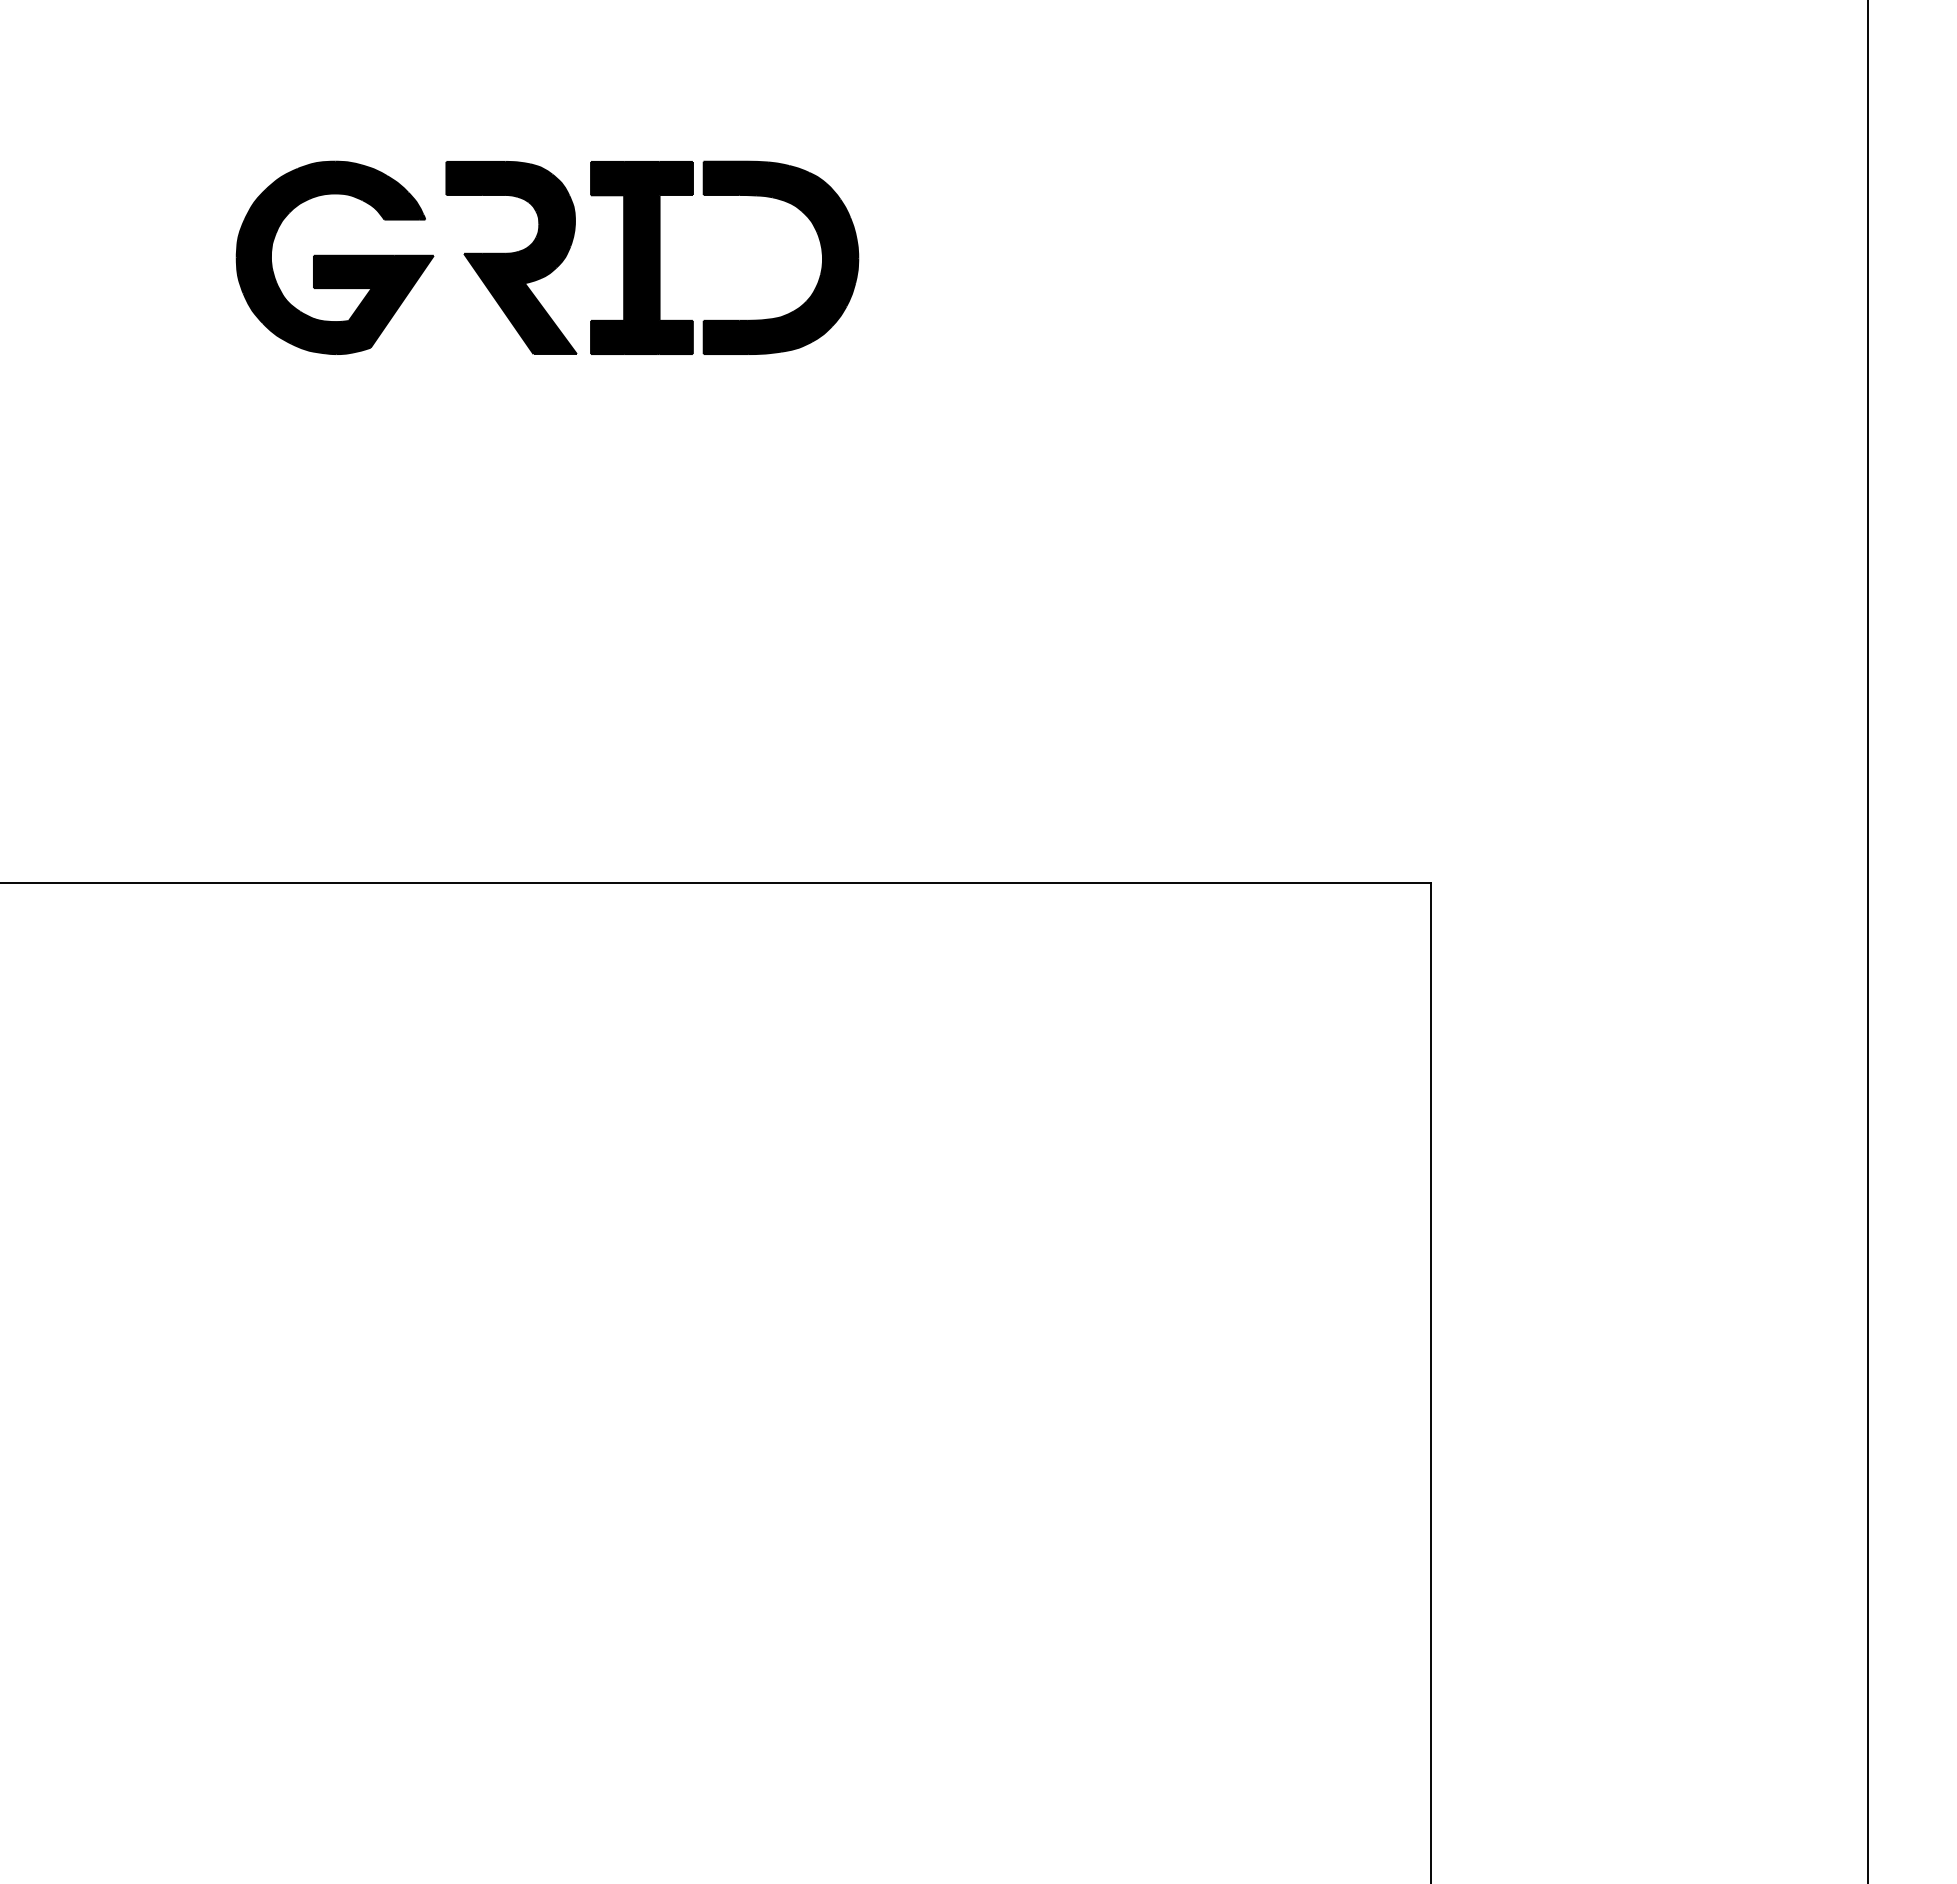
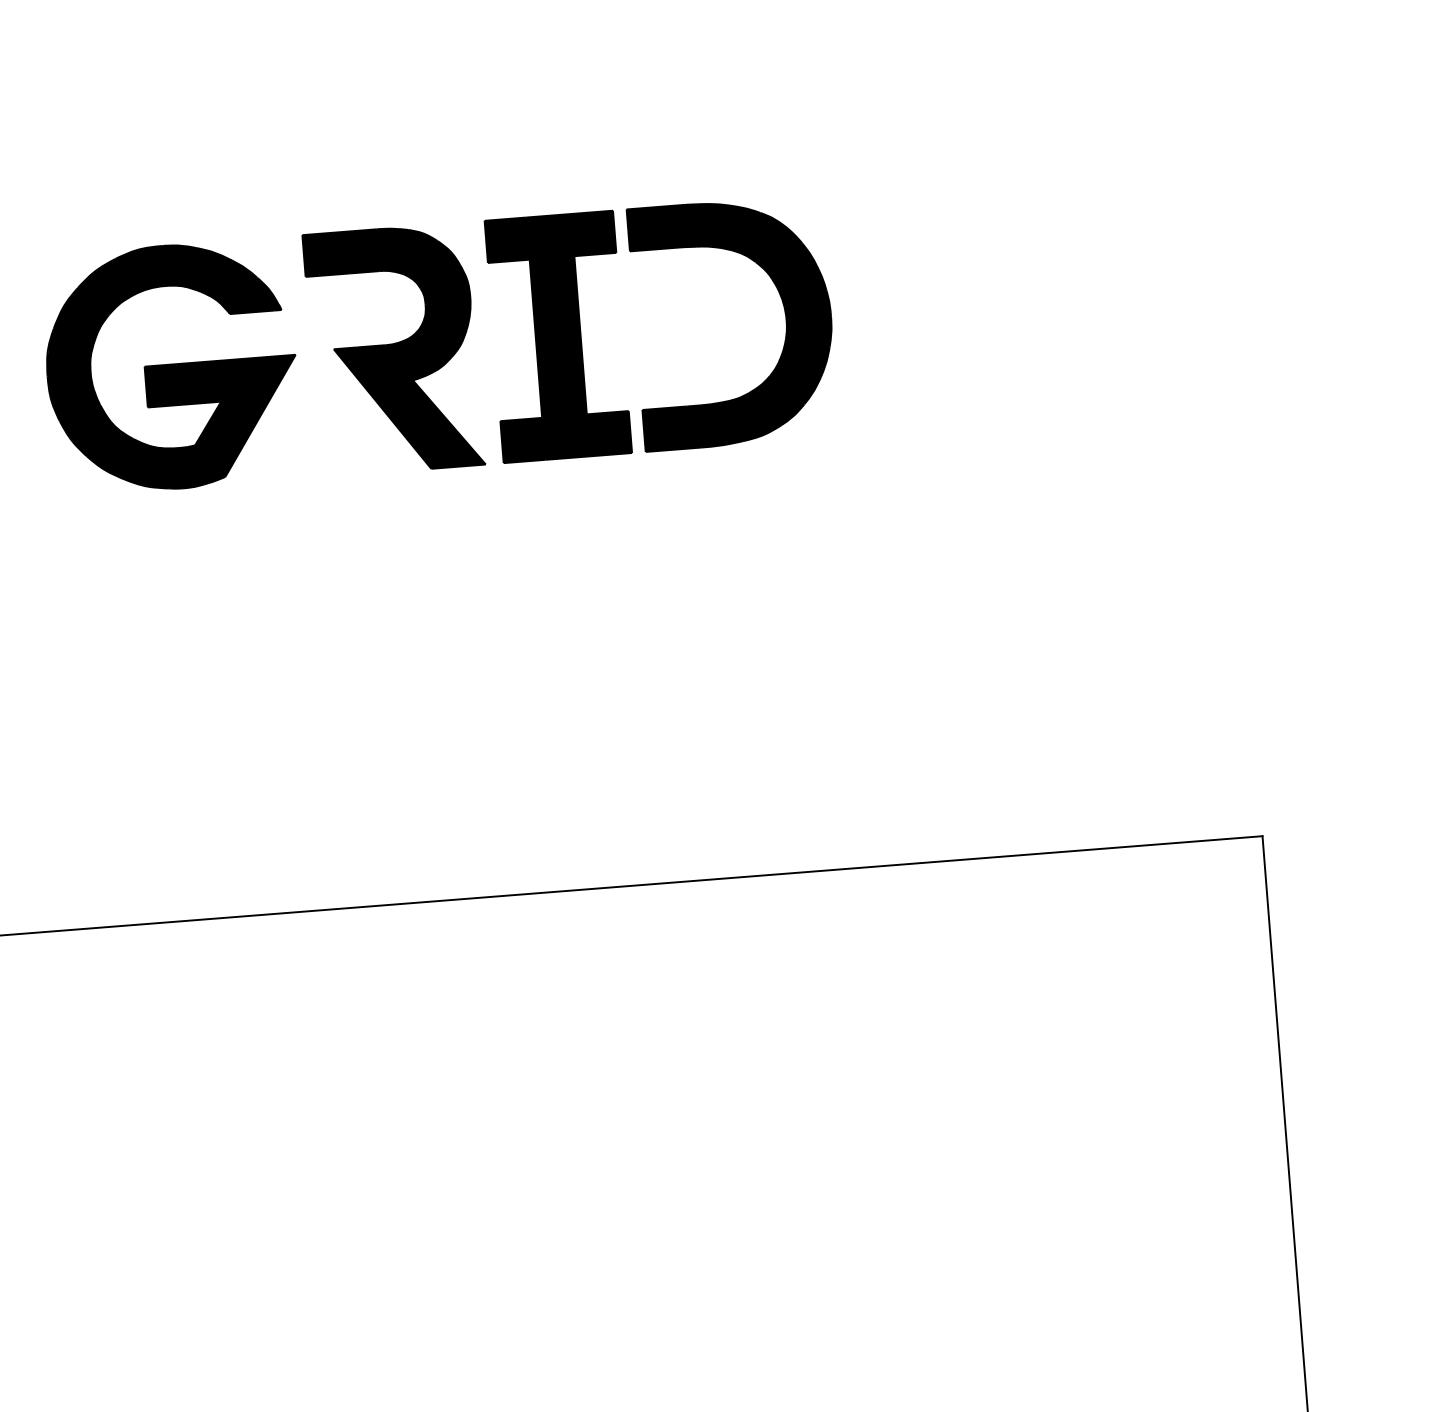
part: (547, 257) -> (439, 345), size x1.43

